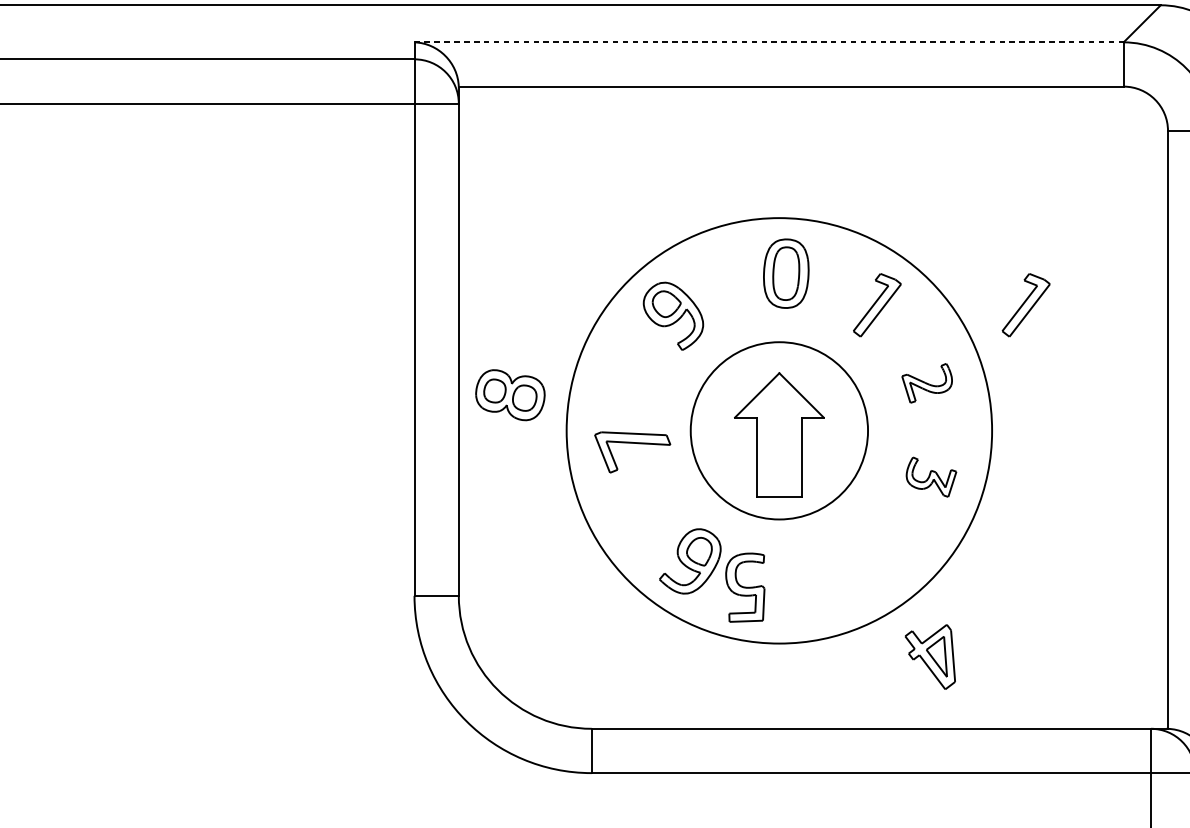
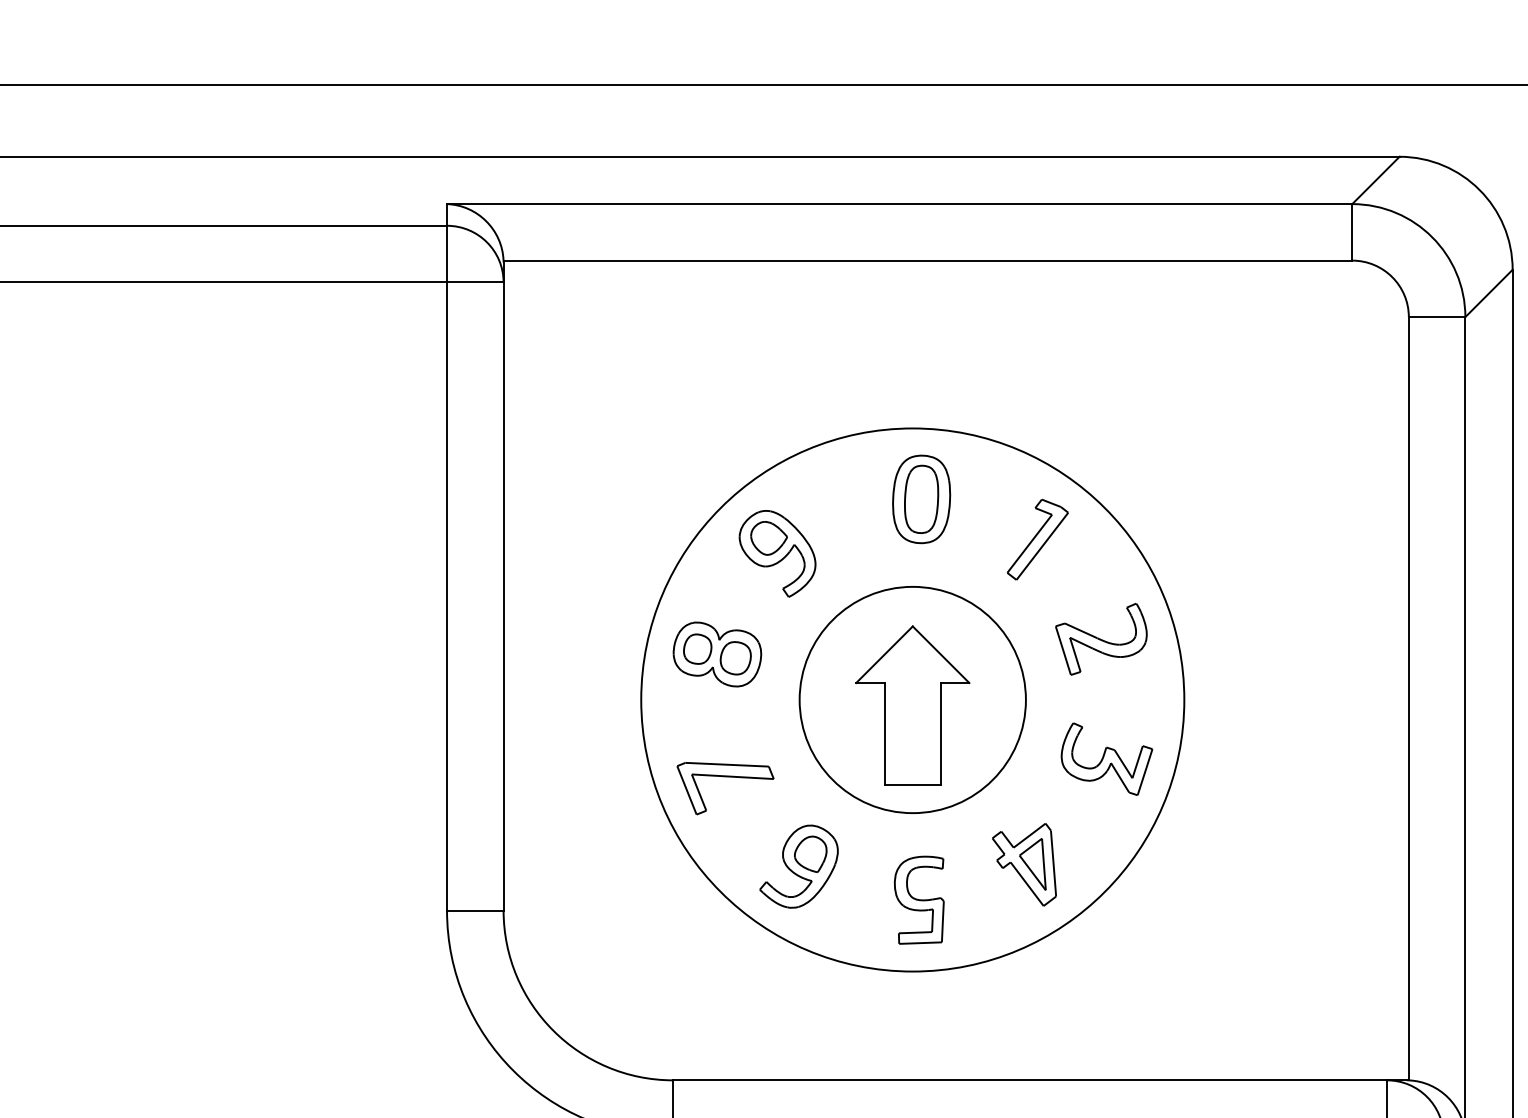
line: (768, 42) -> (899, 204), dashed -> solid
part: (1025, 305) -> (1227, 539), removed
part: (927, 383) -> (1101, 639), size x1.43
part: (510, 395) -> (717, 654), moved
part: (632, 443) -> (725, 777), moved
part: (931, 476) -> (1106, 758), size x1.43
part: (745, 587) -> (919, 899), moved
part: (930, 656) -> (1024, 864), moved

